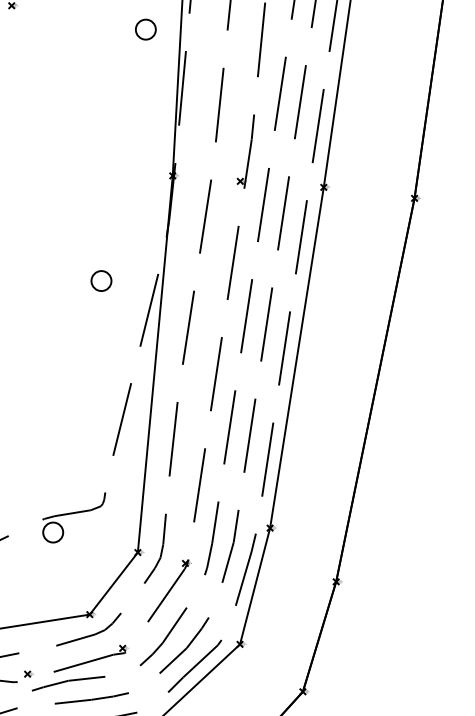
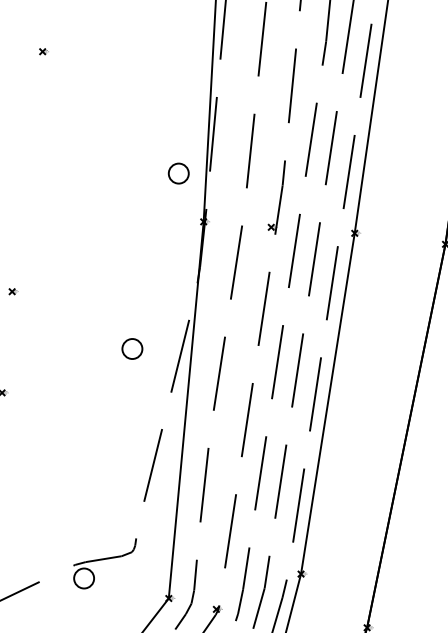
circle: (145, 29) -> (178, 173), moved
circle: (101, 280) -> (132, 348), moved

